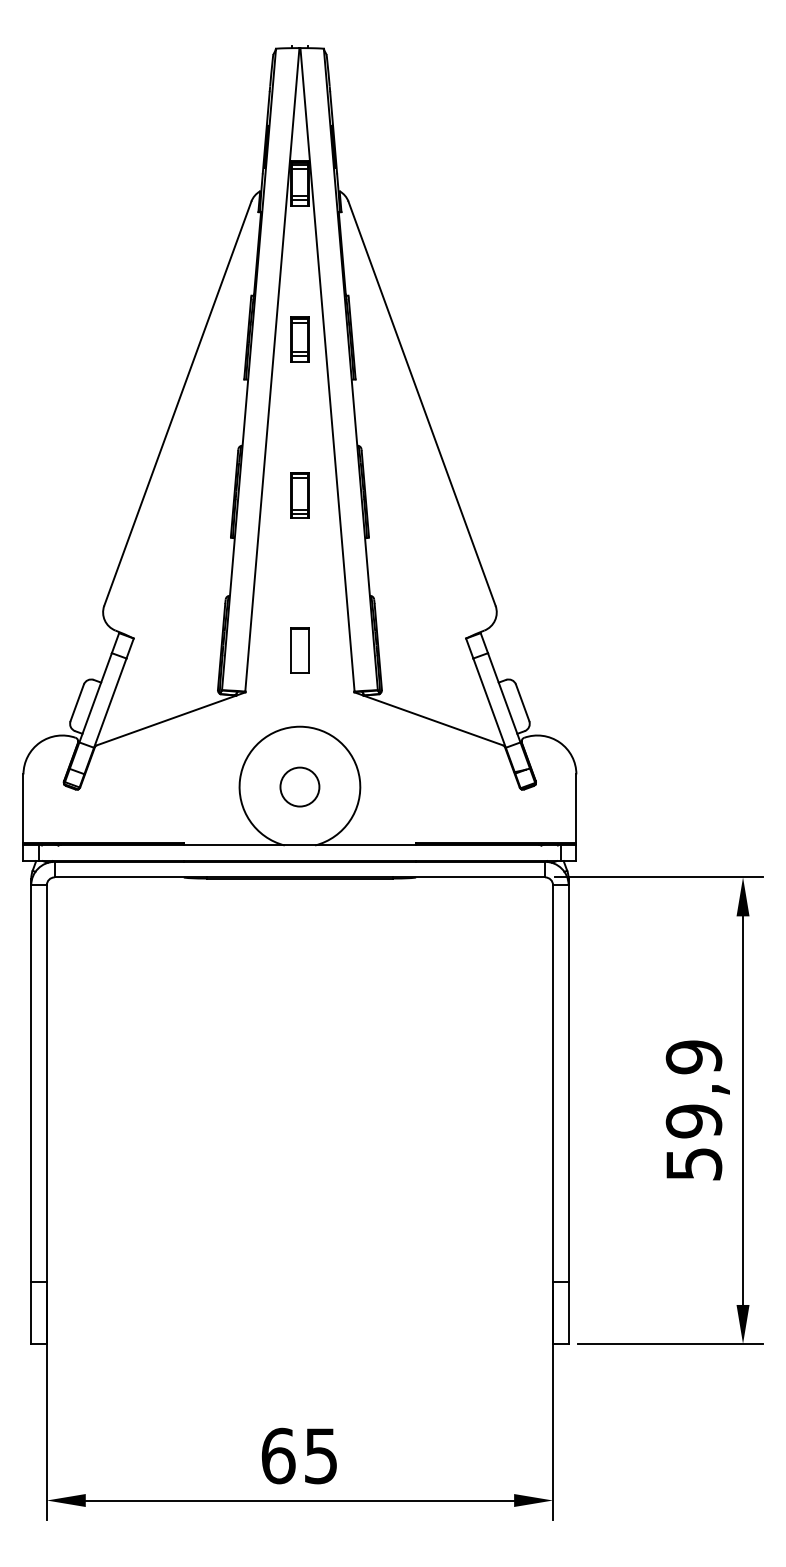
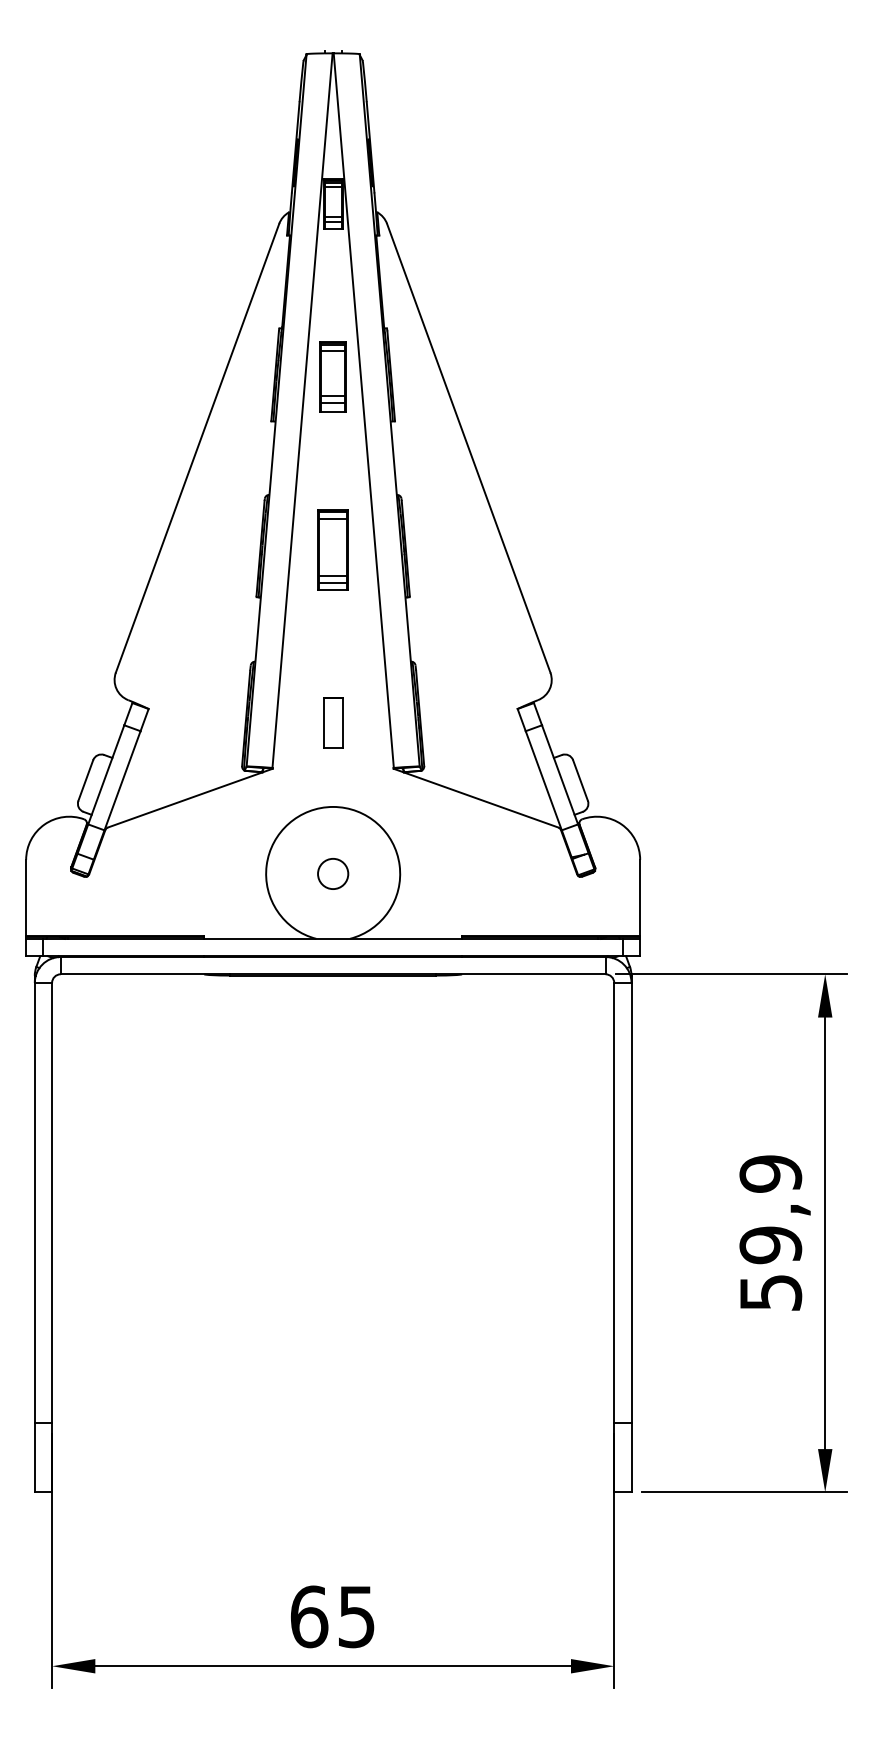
part: (299, 339) -> (332, 376), size x1.4
part: (299, 495) -> (332, 550), size x1.6
circle: (299, 786) -> (332, 873), size x0.7

